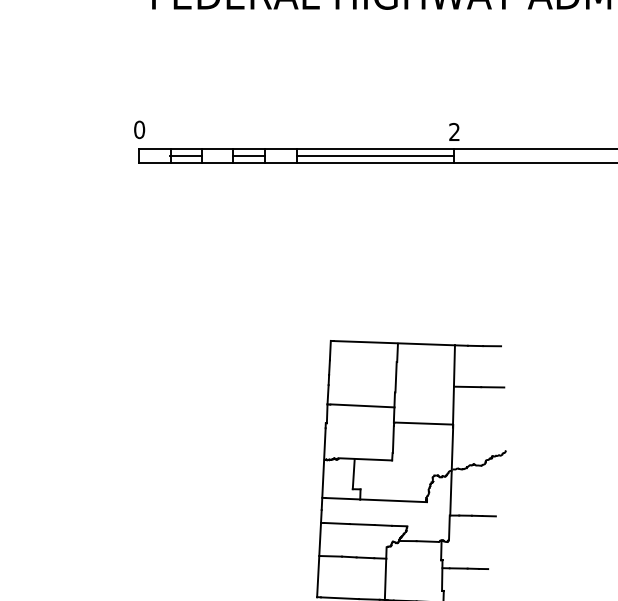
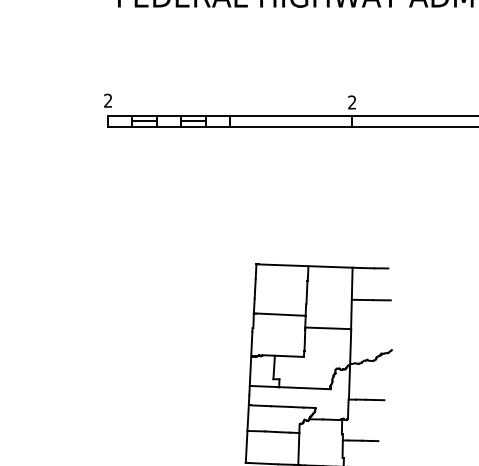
text: (139, 129) -> (108, 100), 0 -> 2
line: (374, 156) -> (290, 121), removed

